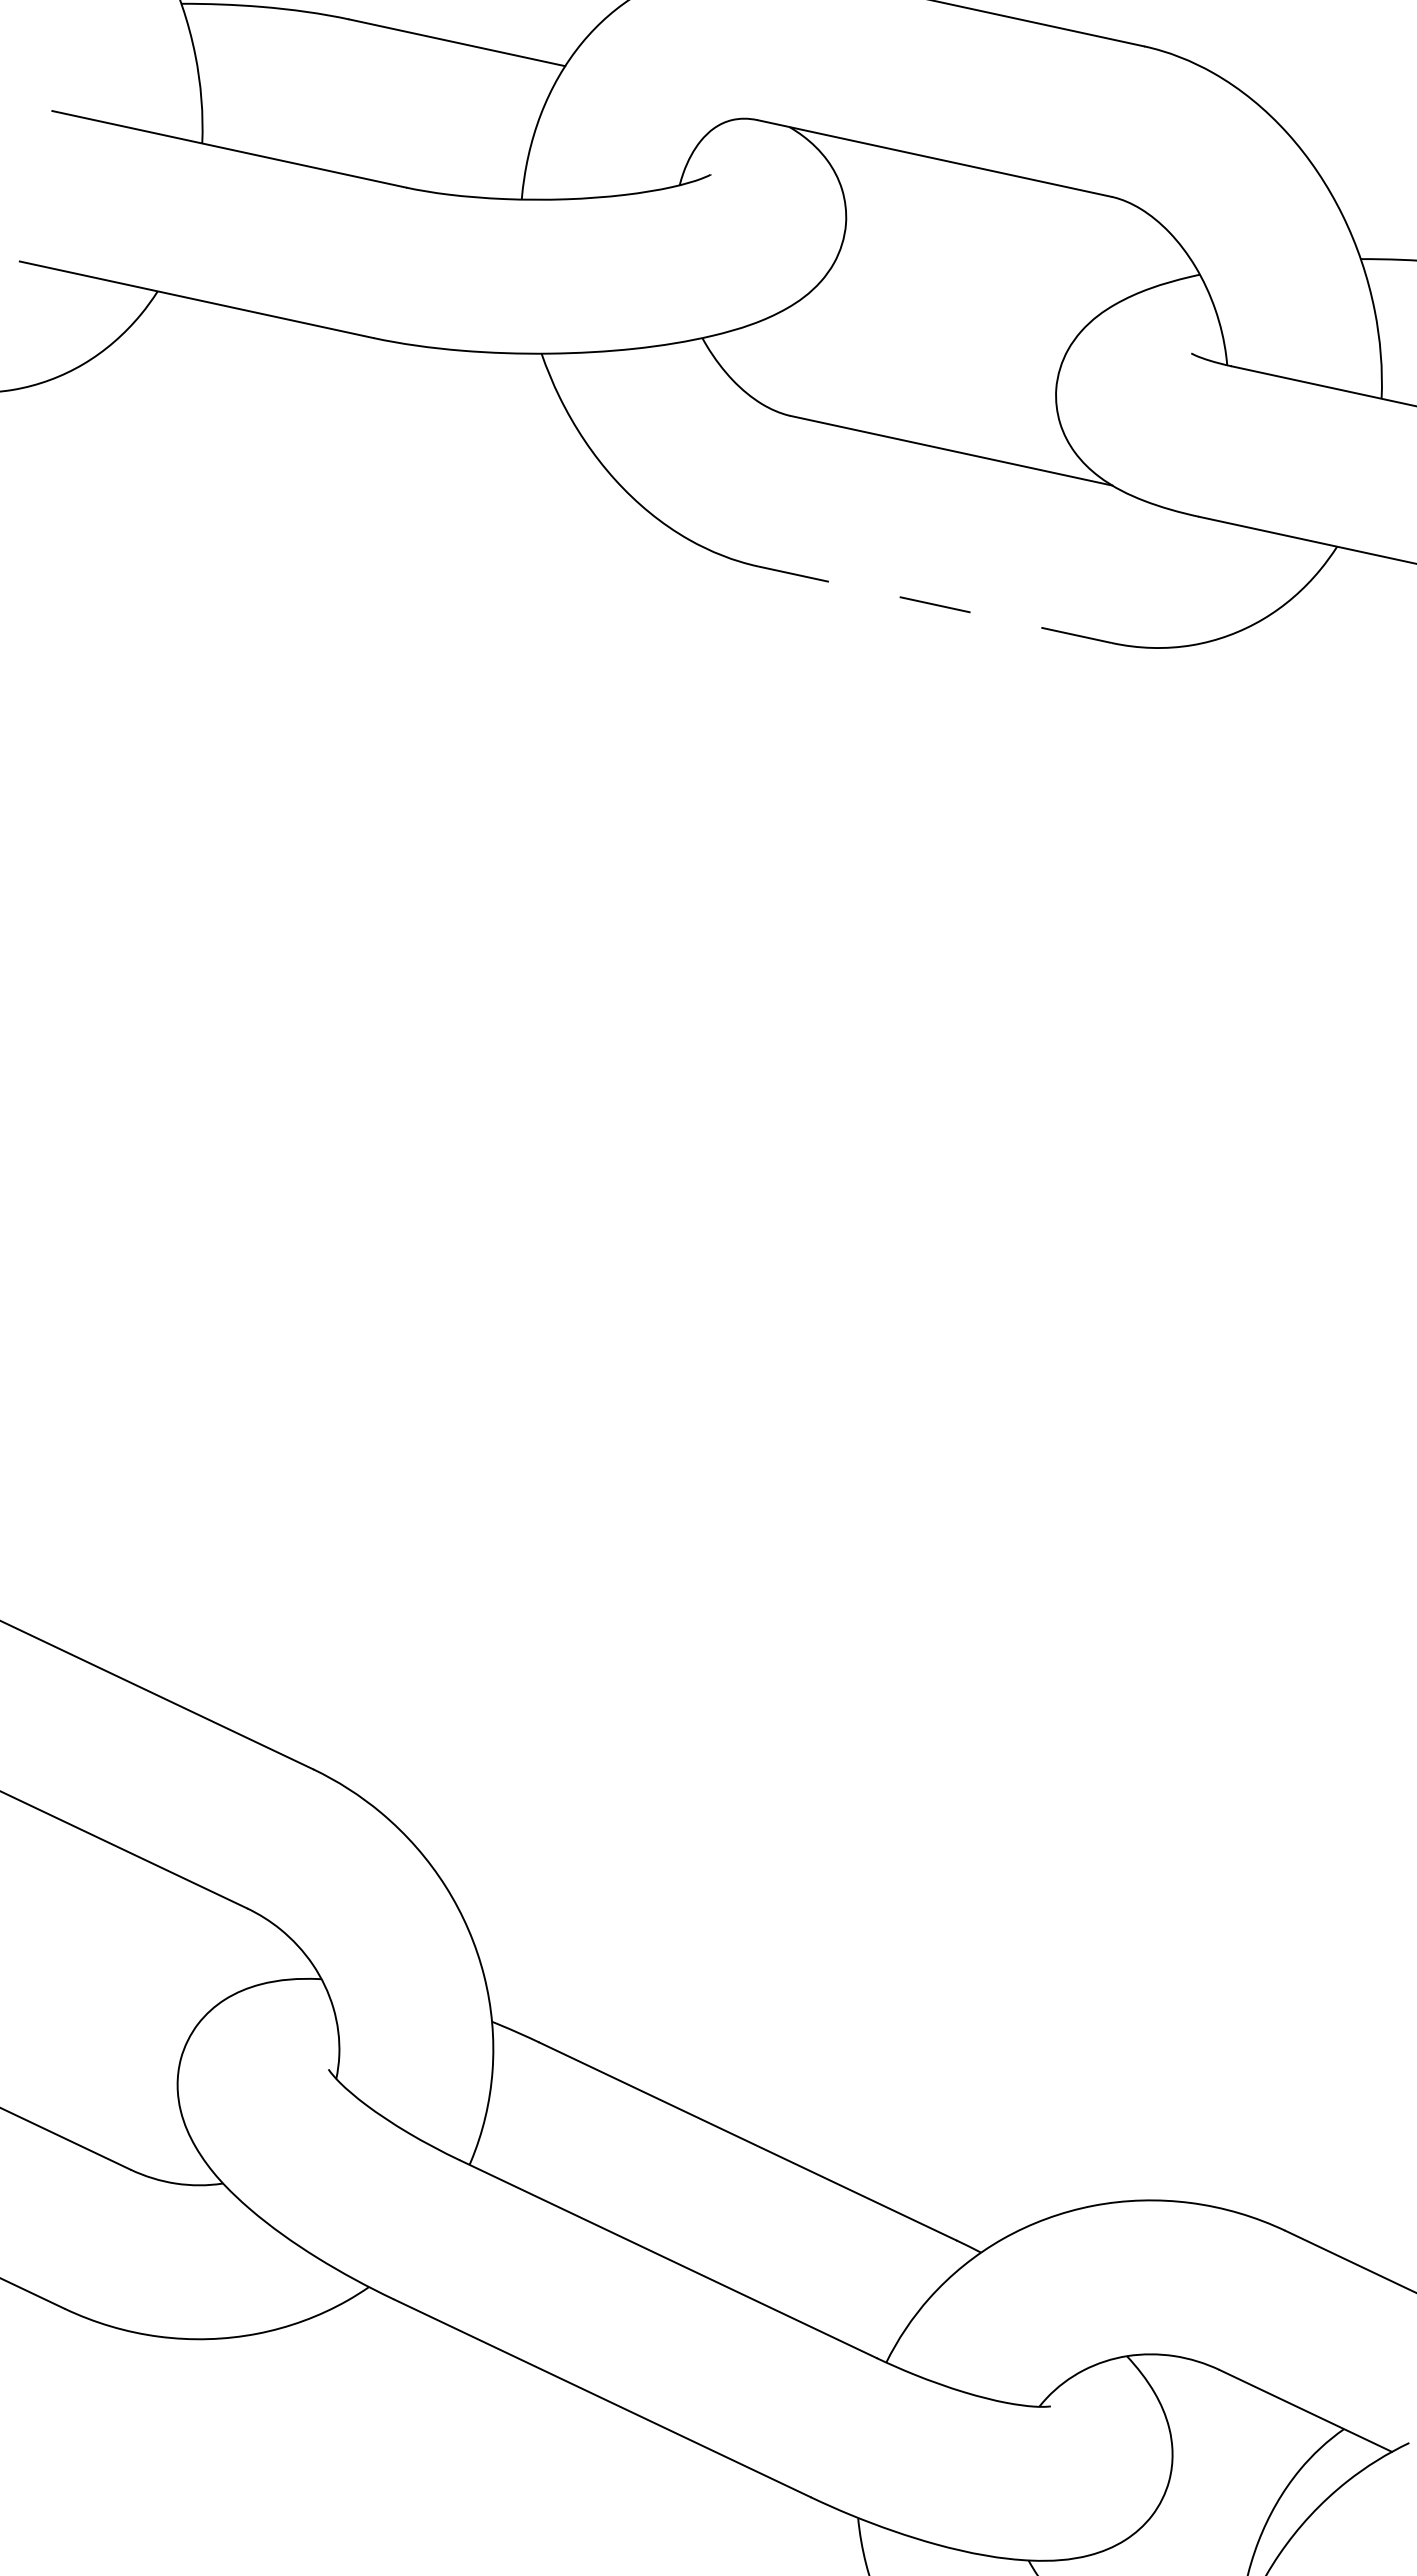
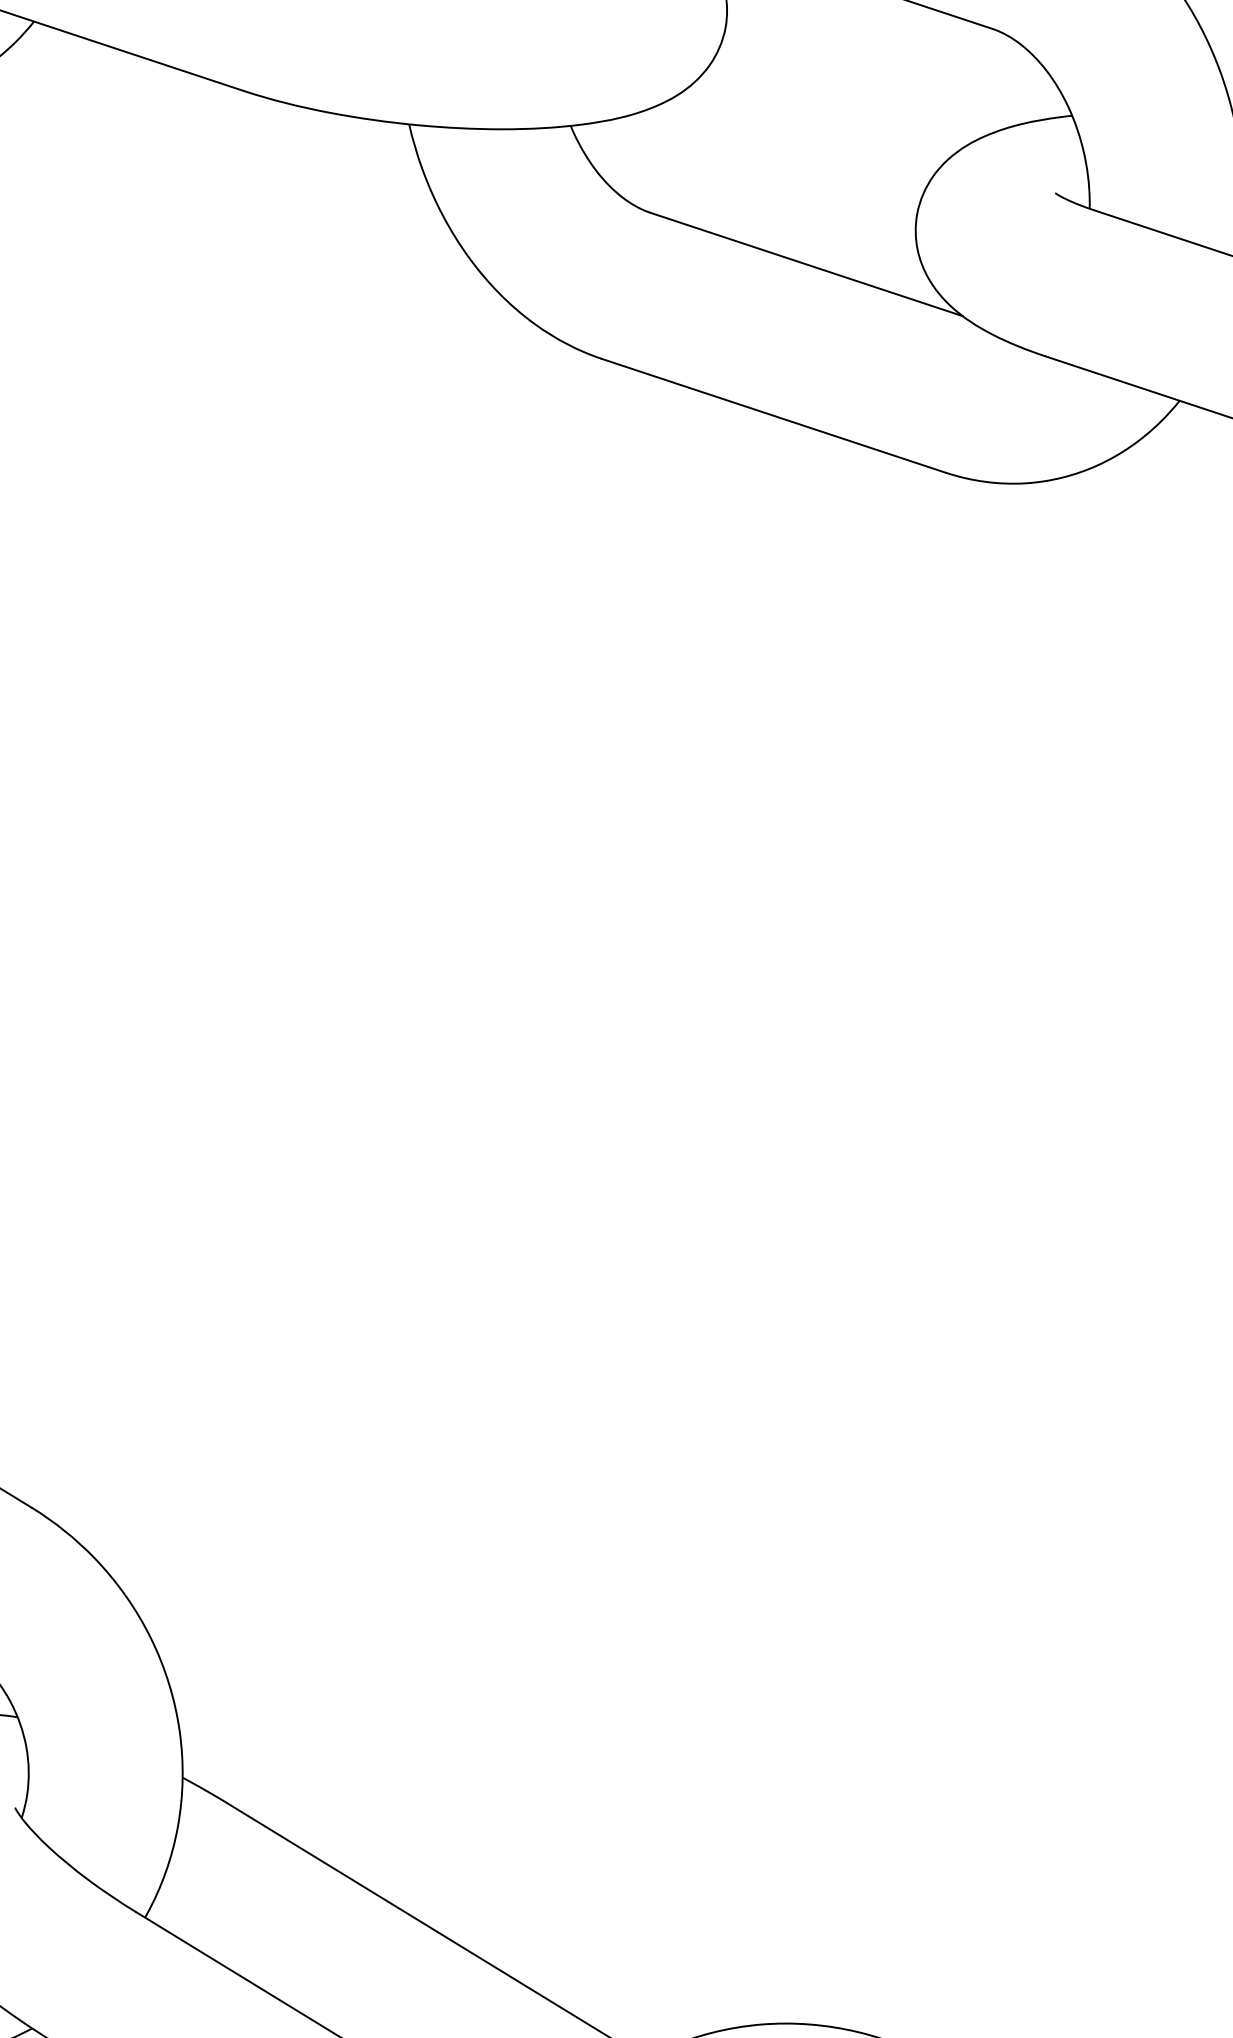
line: (934, 604) -> (773, 415), dashed -> solid

